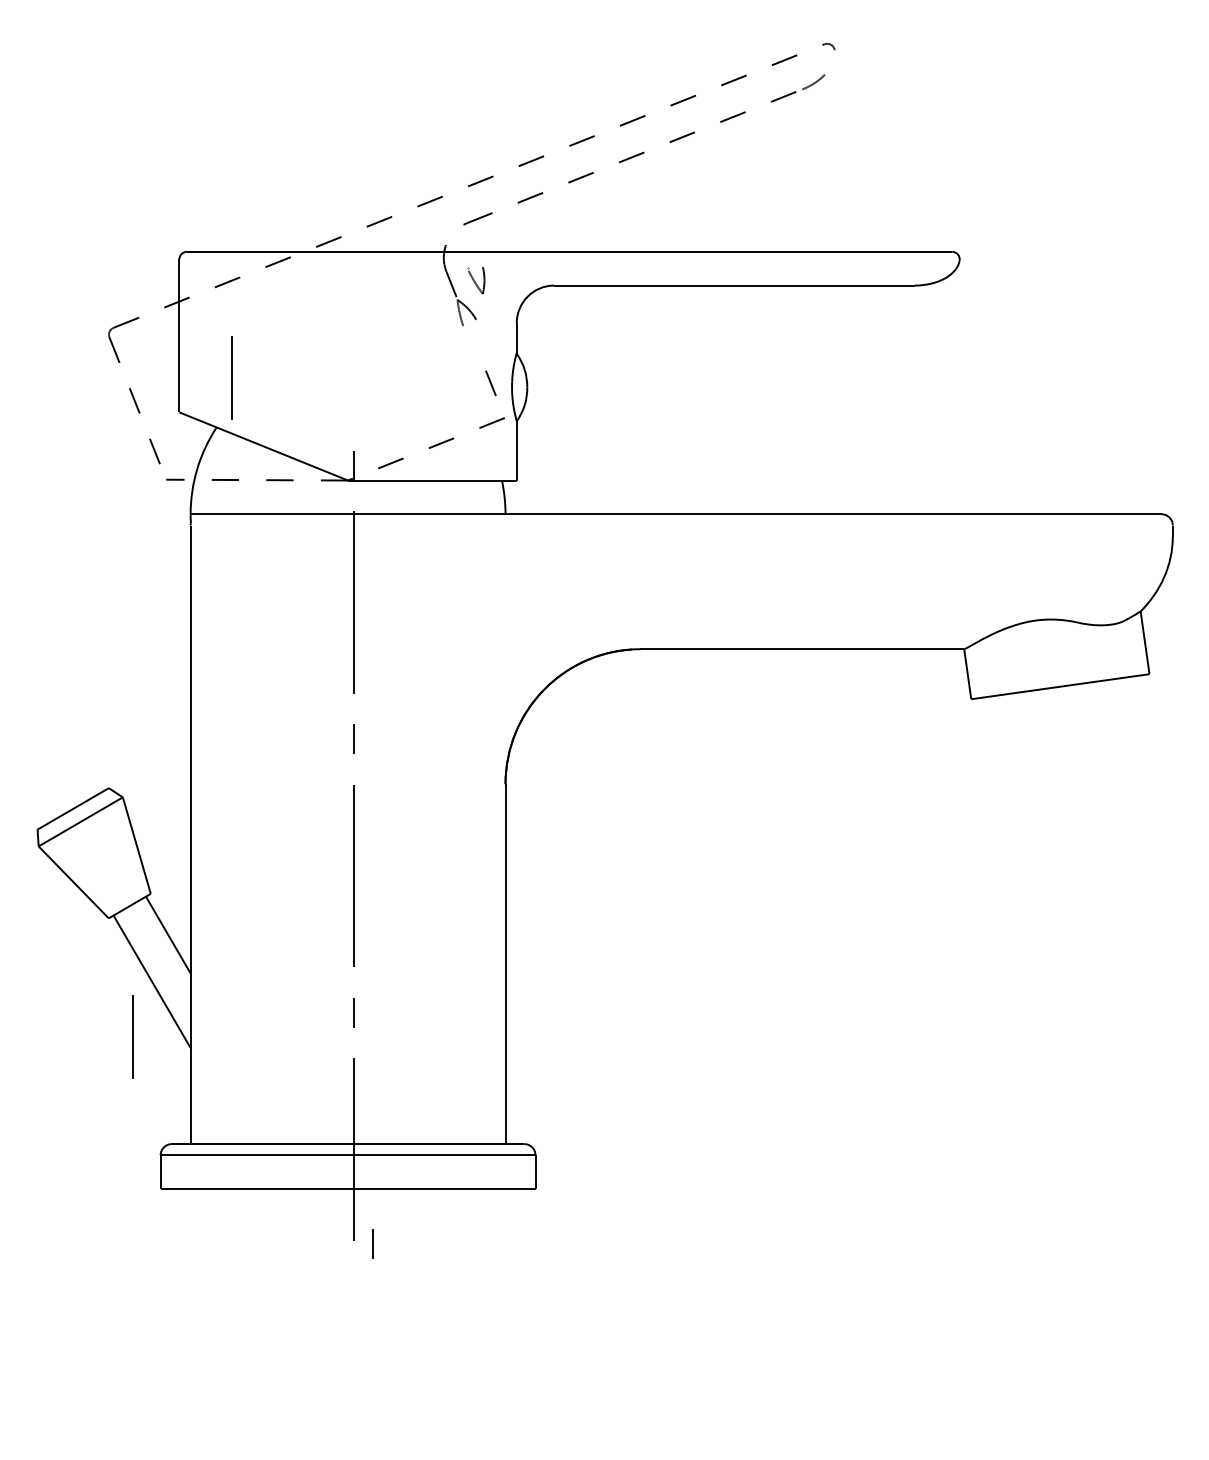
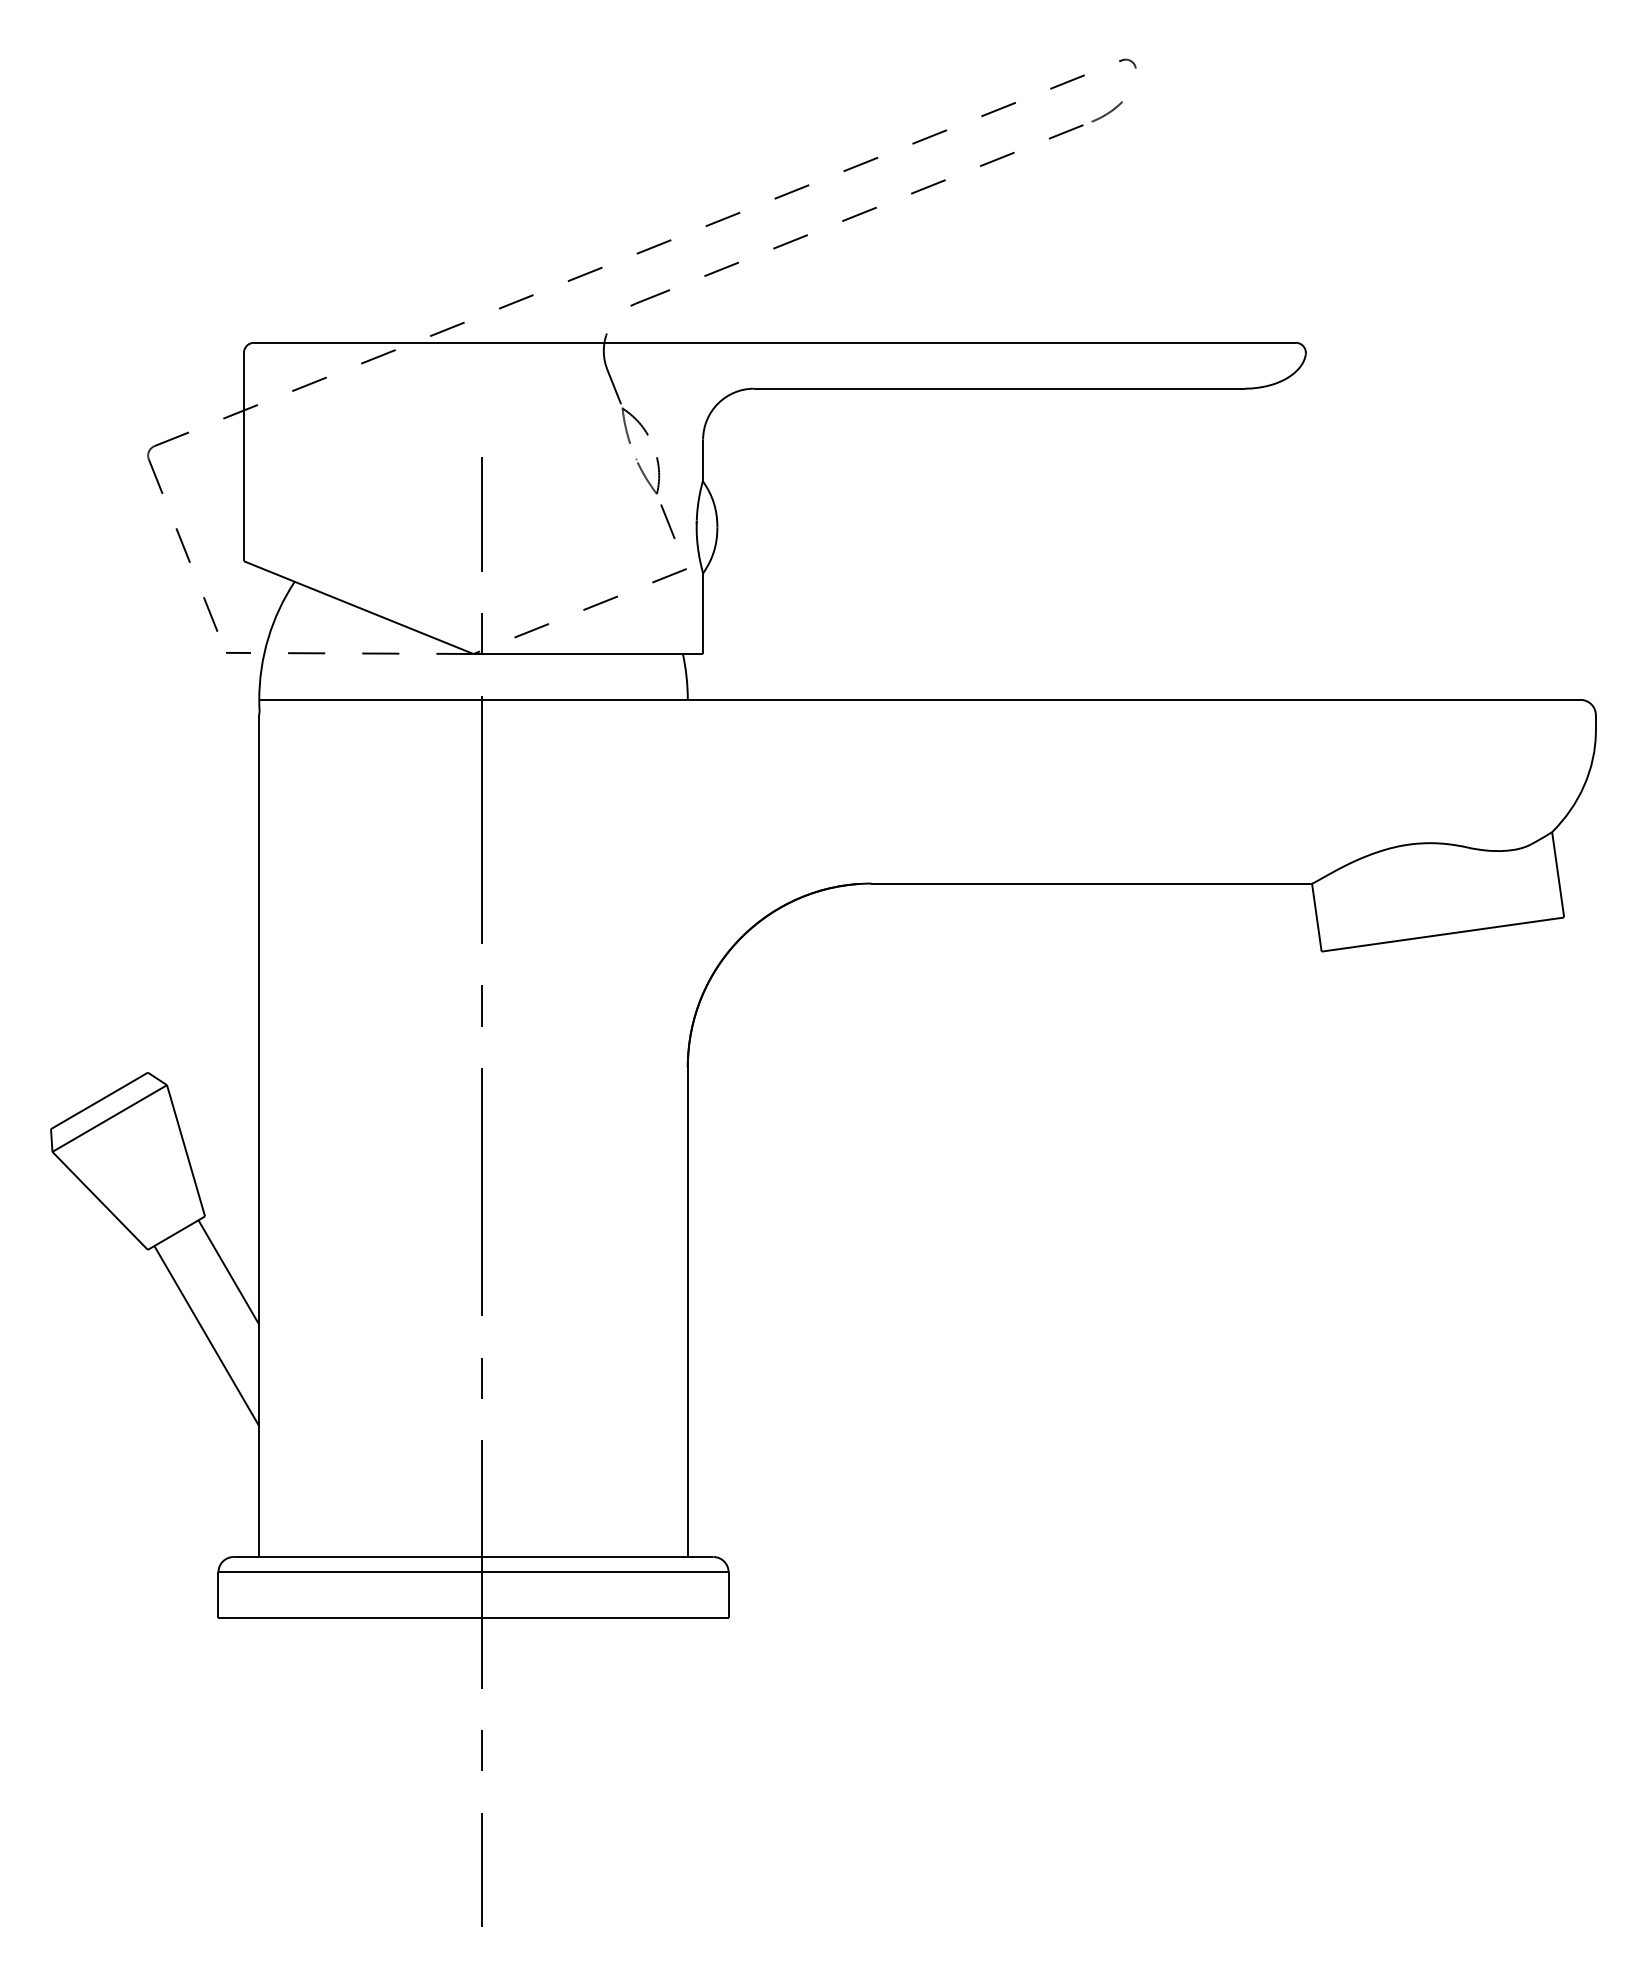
part: (476, 280) -> (648, 475), moved
line: (231, 377) -> (480, 513), moved
line: (132, 1036) -> (480, 1869), moved
line: (372, 1243) -> (480, 1749), moved

